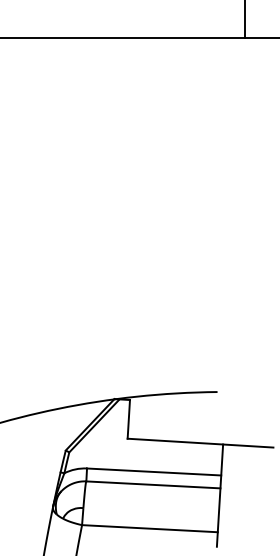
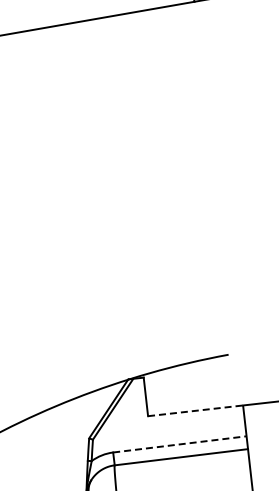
line: (175, 441) -> (195, 410), solid -> dashed
line: (154, 472) -> (180, 444), solid -> dashed

